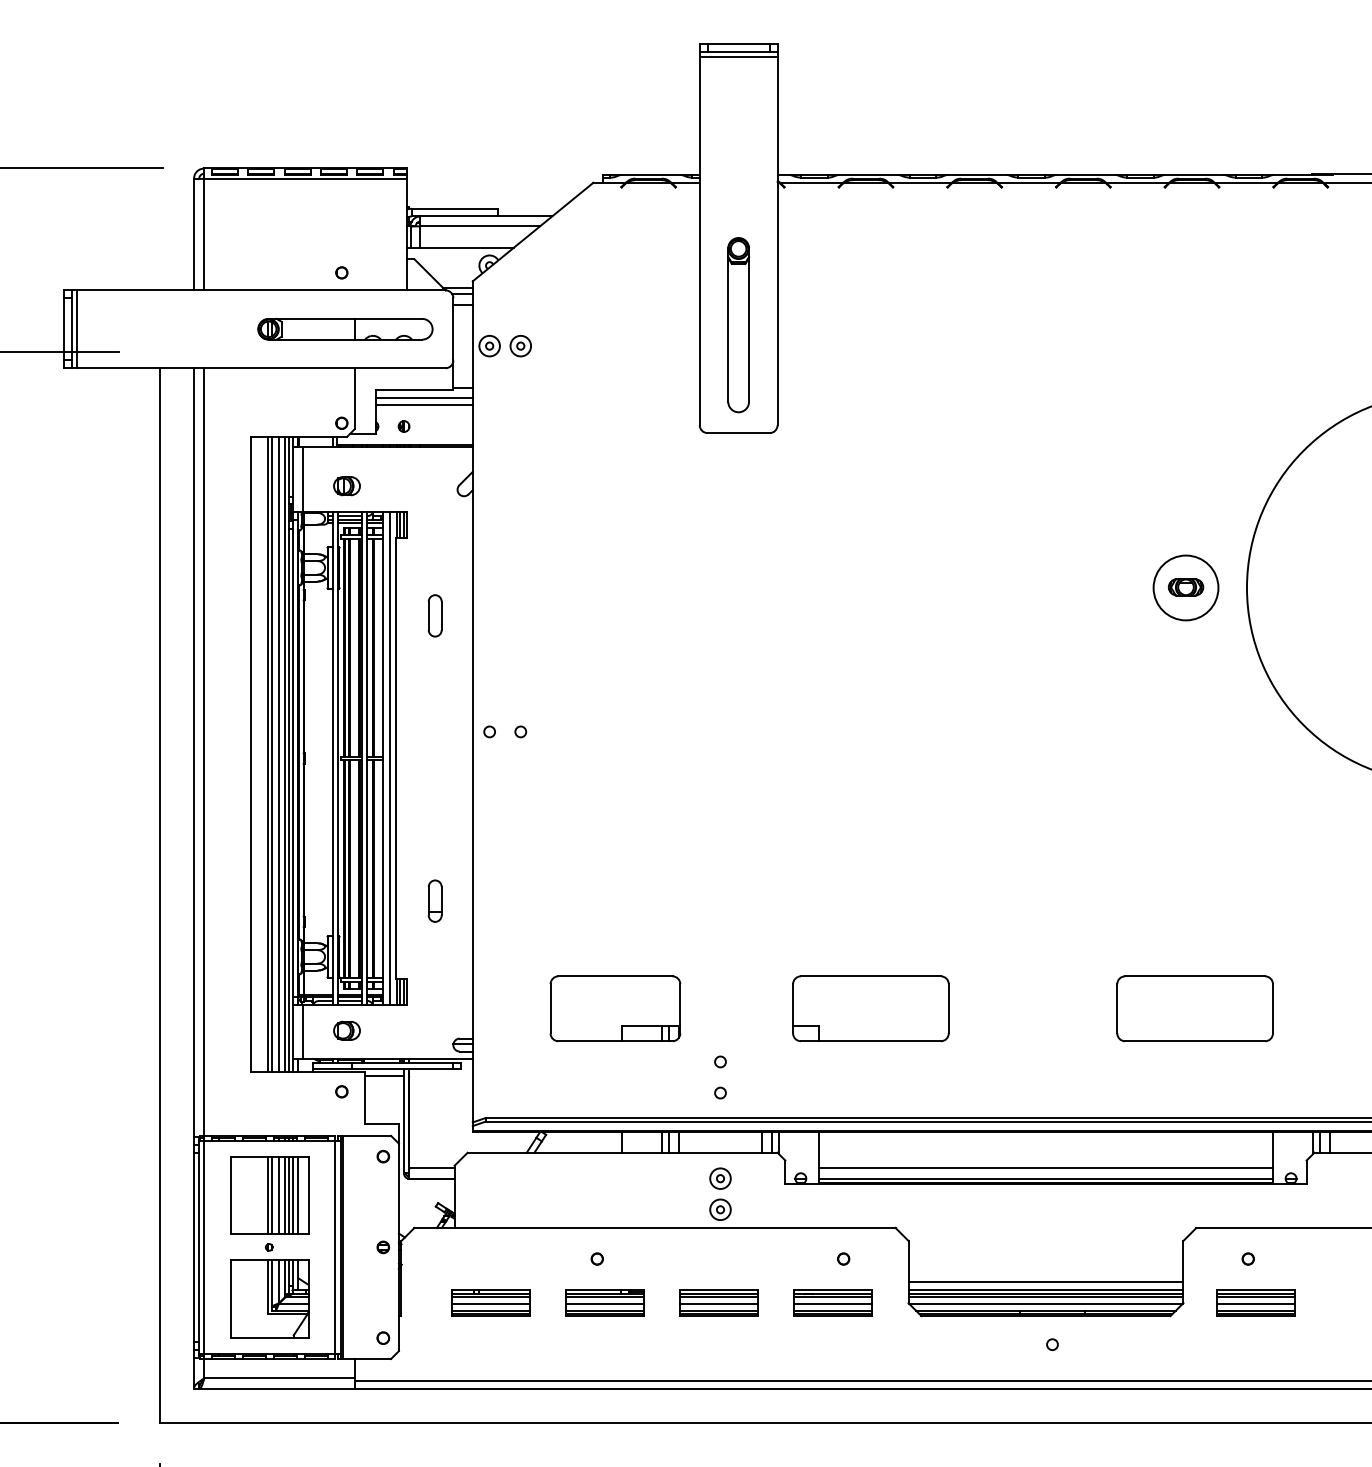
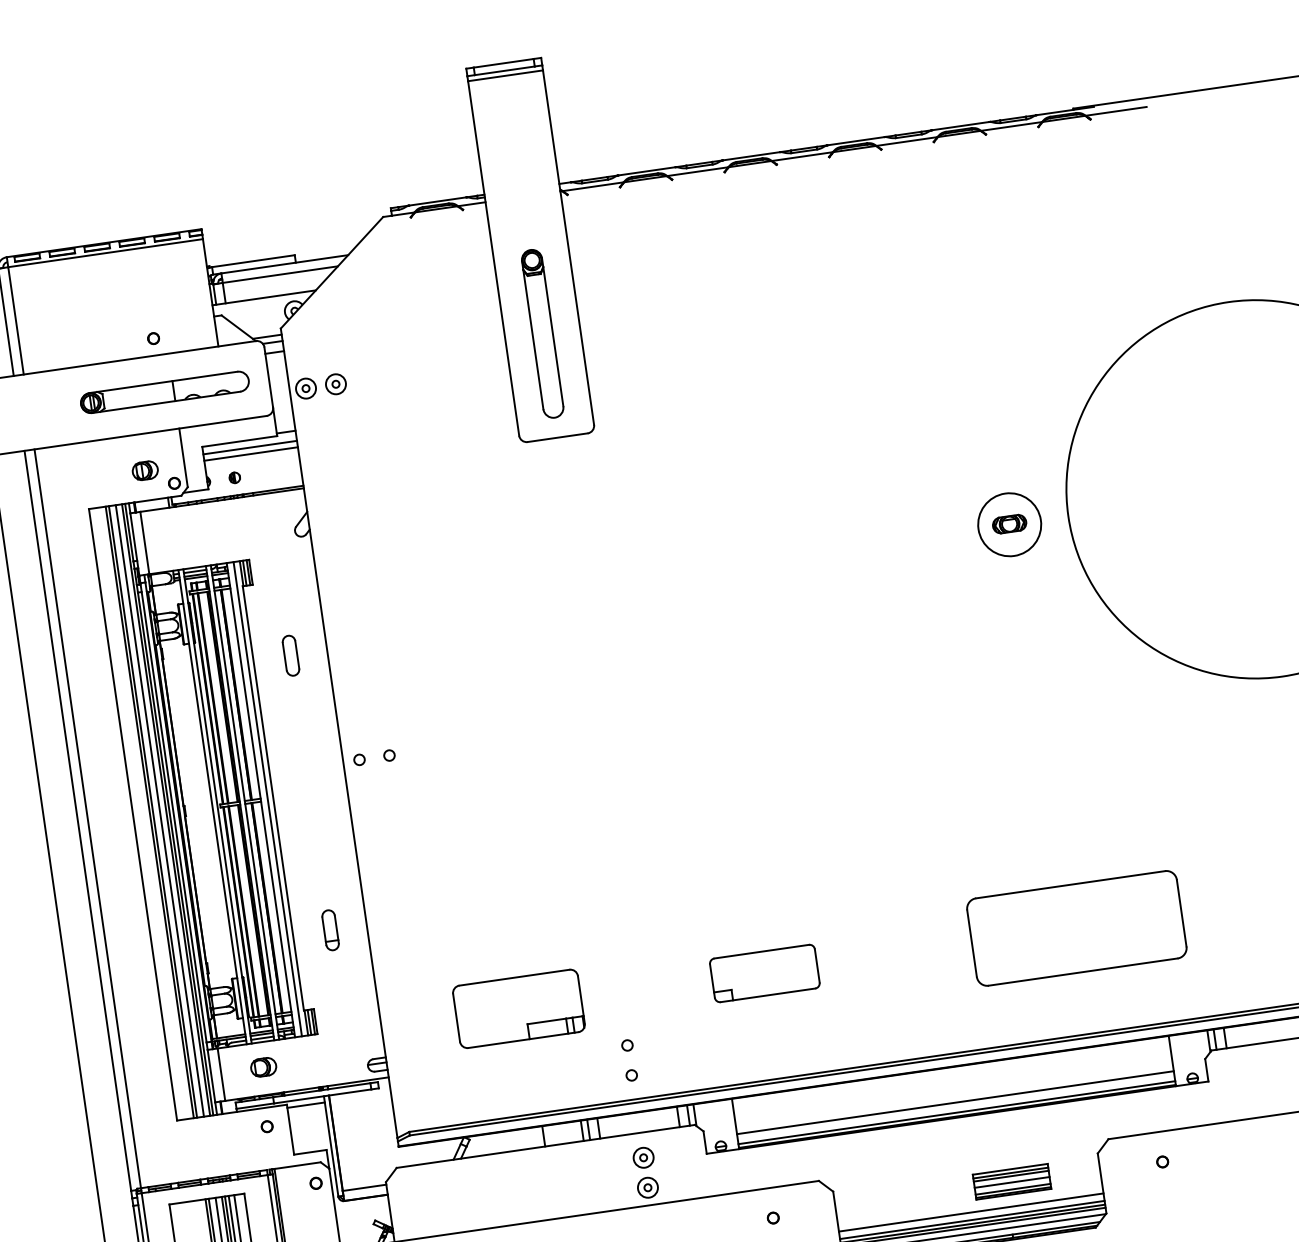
part: (346, 486) -> (144, 471), moved
part: (870, 1008) -> (764, 973), size x0.7
part: (1194, 1008) -> (1076, 928), size x1.4
part: (1255, 1302) -> (1011, 1181), moved

